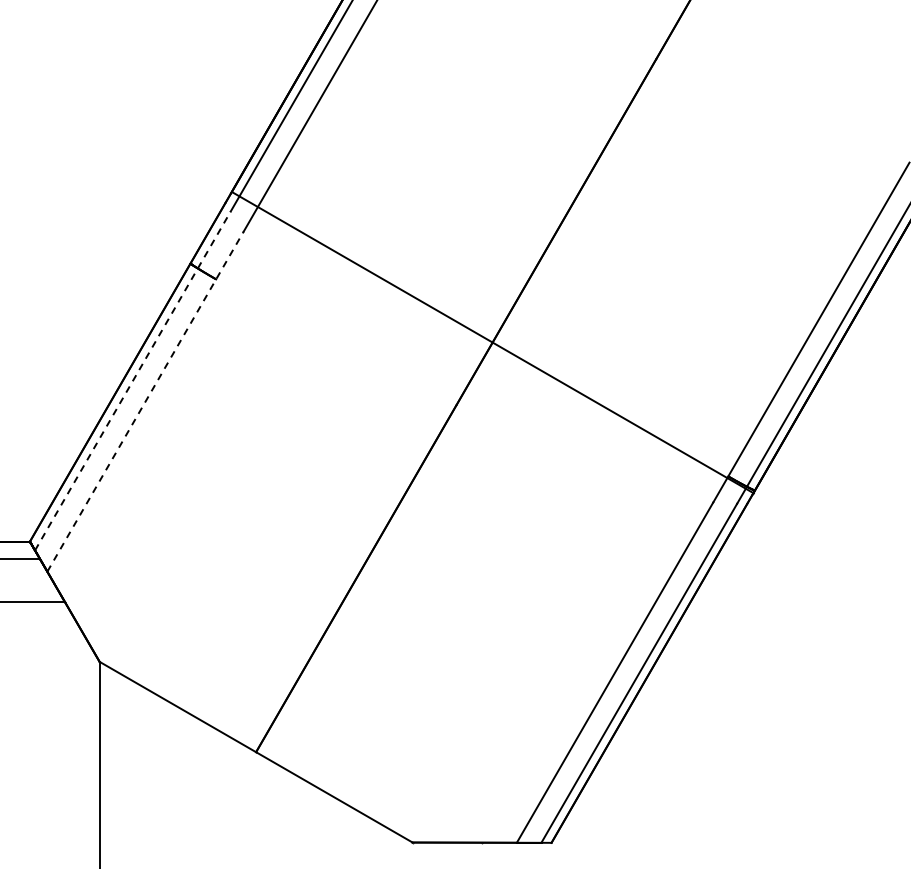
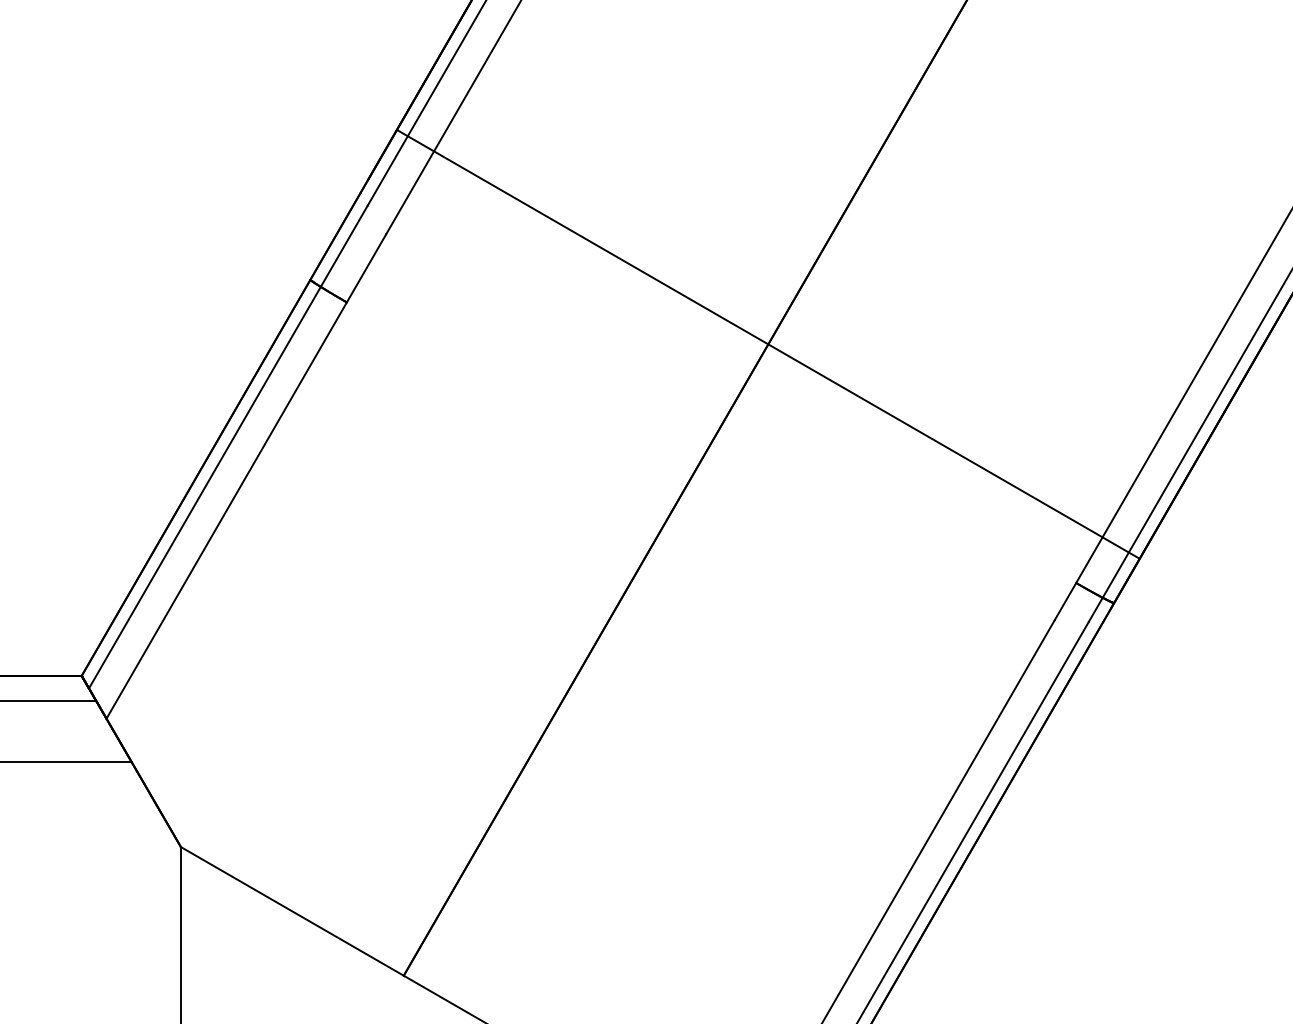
line: (492, 342) -> (767, 343), moved
line: (132, 380) -> (227, 446), dashed -> solid
line: (145, 401) -> (246, 476), dashed -> solid

